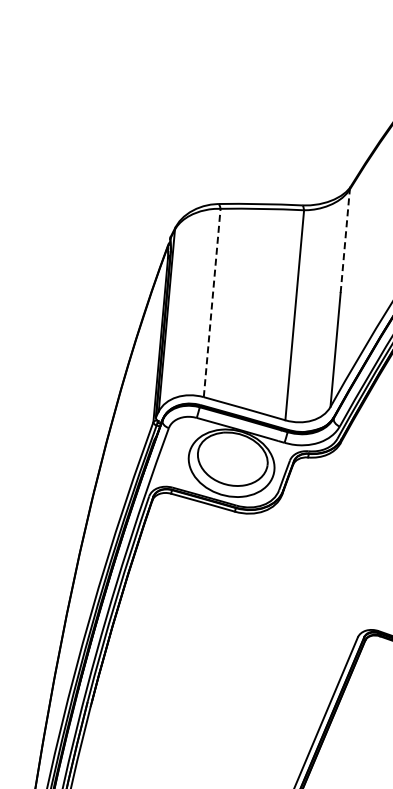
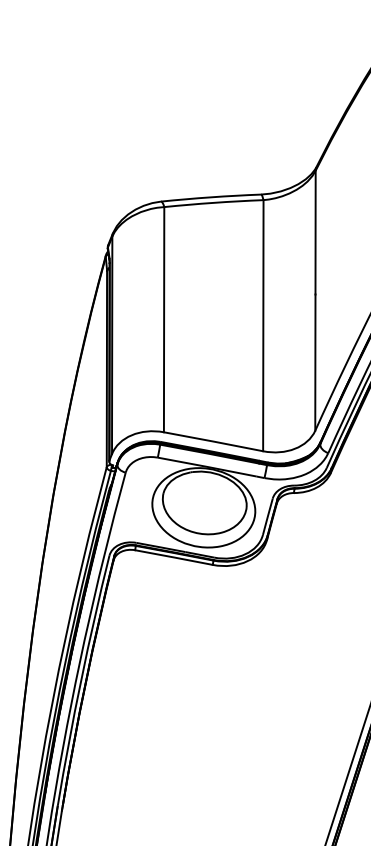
line: (345, 241) -> (315, 232), dashed -> solid
line: (212, 303) -> (164, 320), dashed -> solid

